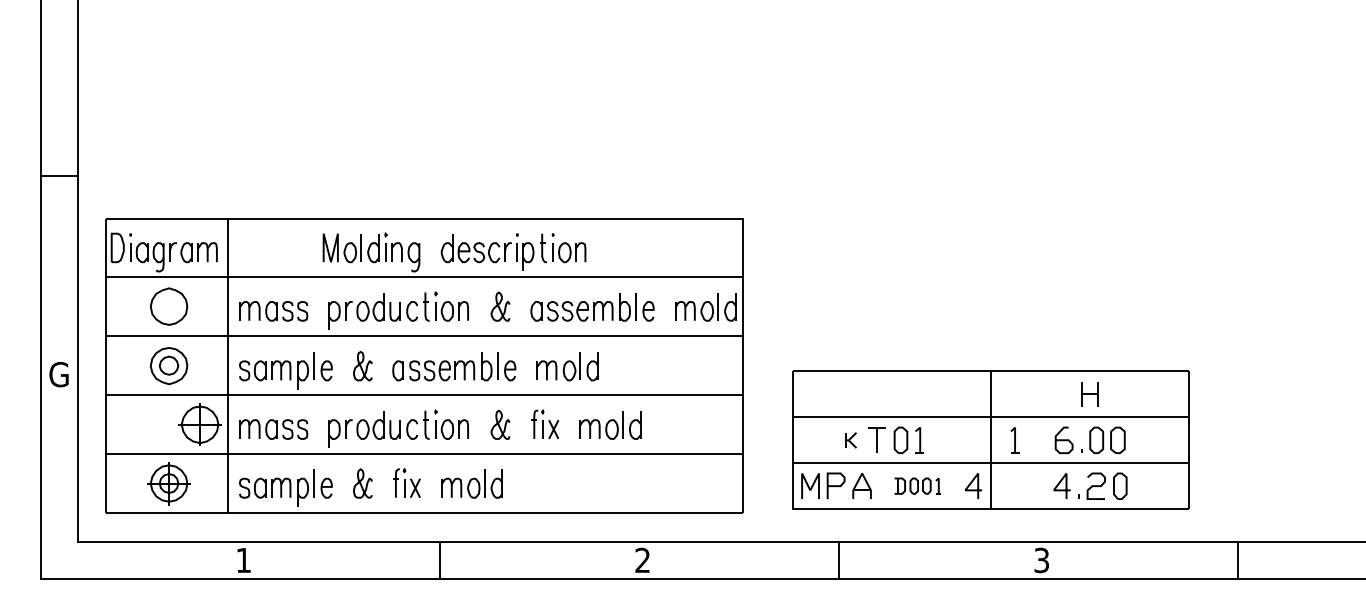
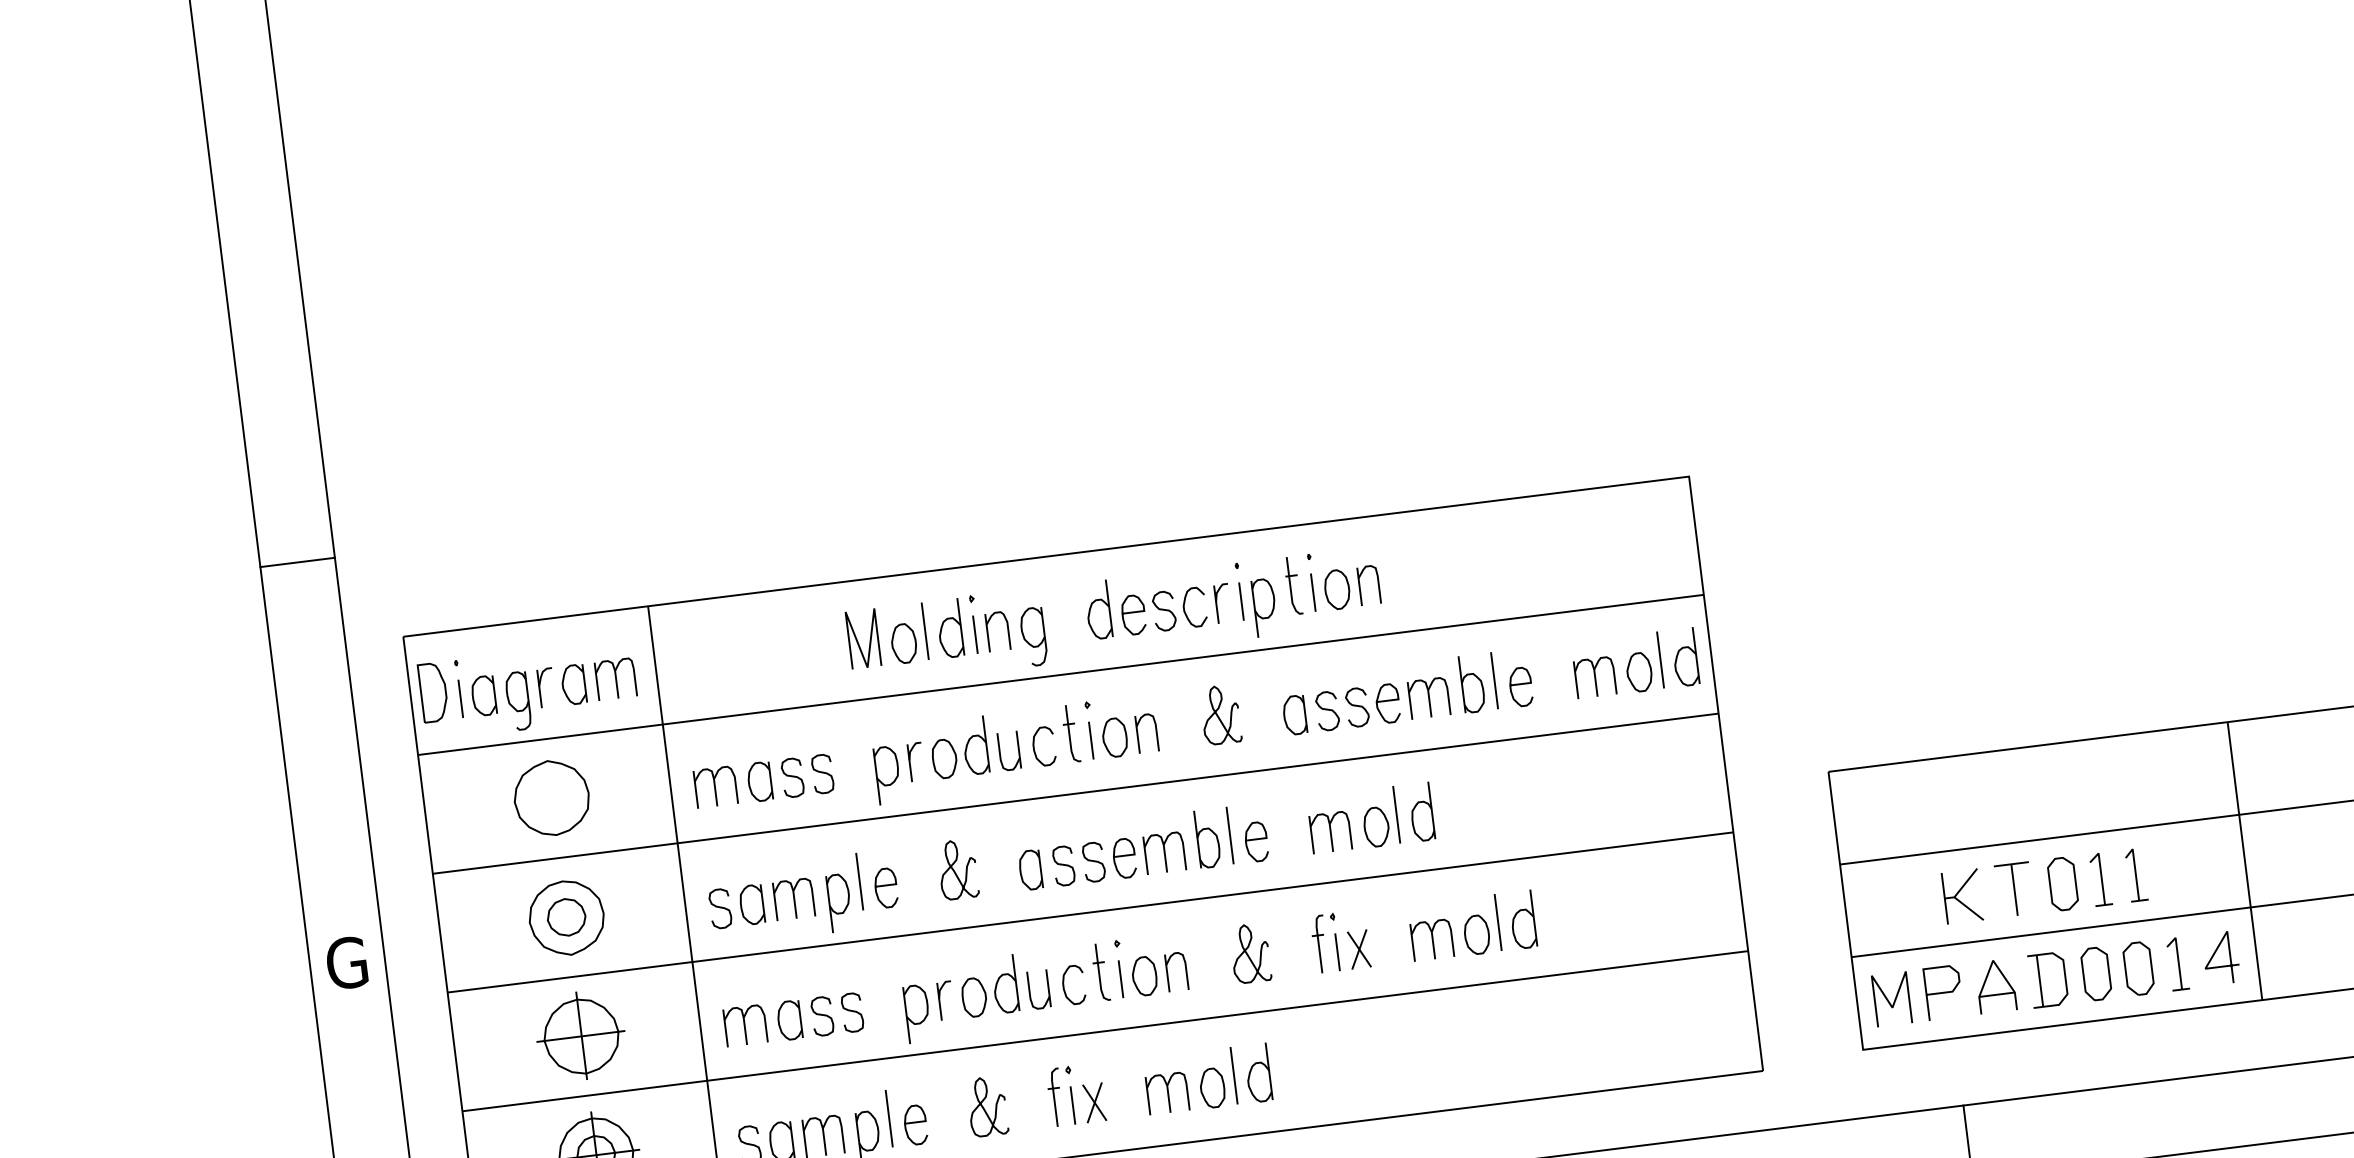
part: (199, 424) -> (580, 1036), moved
part: (850, 440) -> (1961, 896), size x1.67
part: (1014, 440) -> (2134, 875), moved
part: (917, 485) -> (2107, 970), size x1.67

